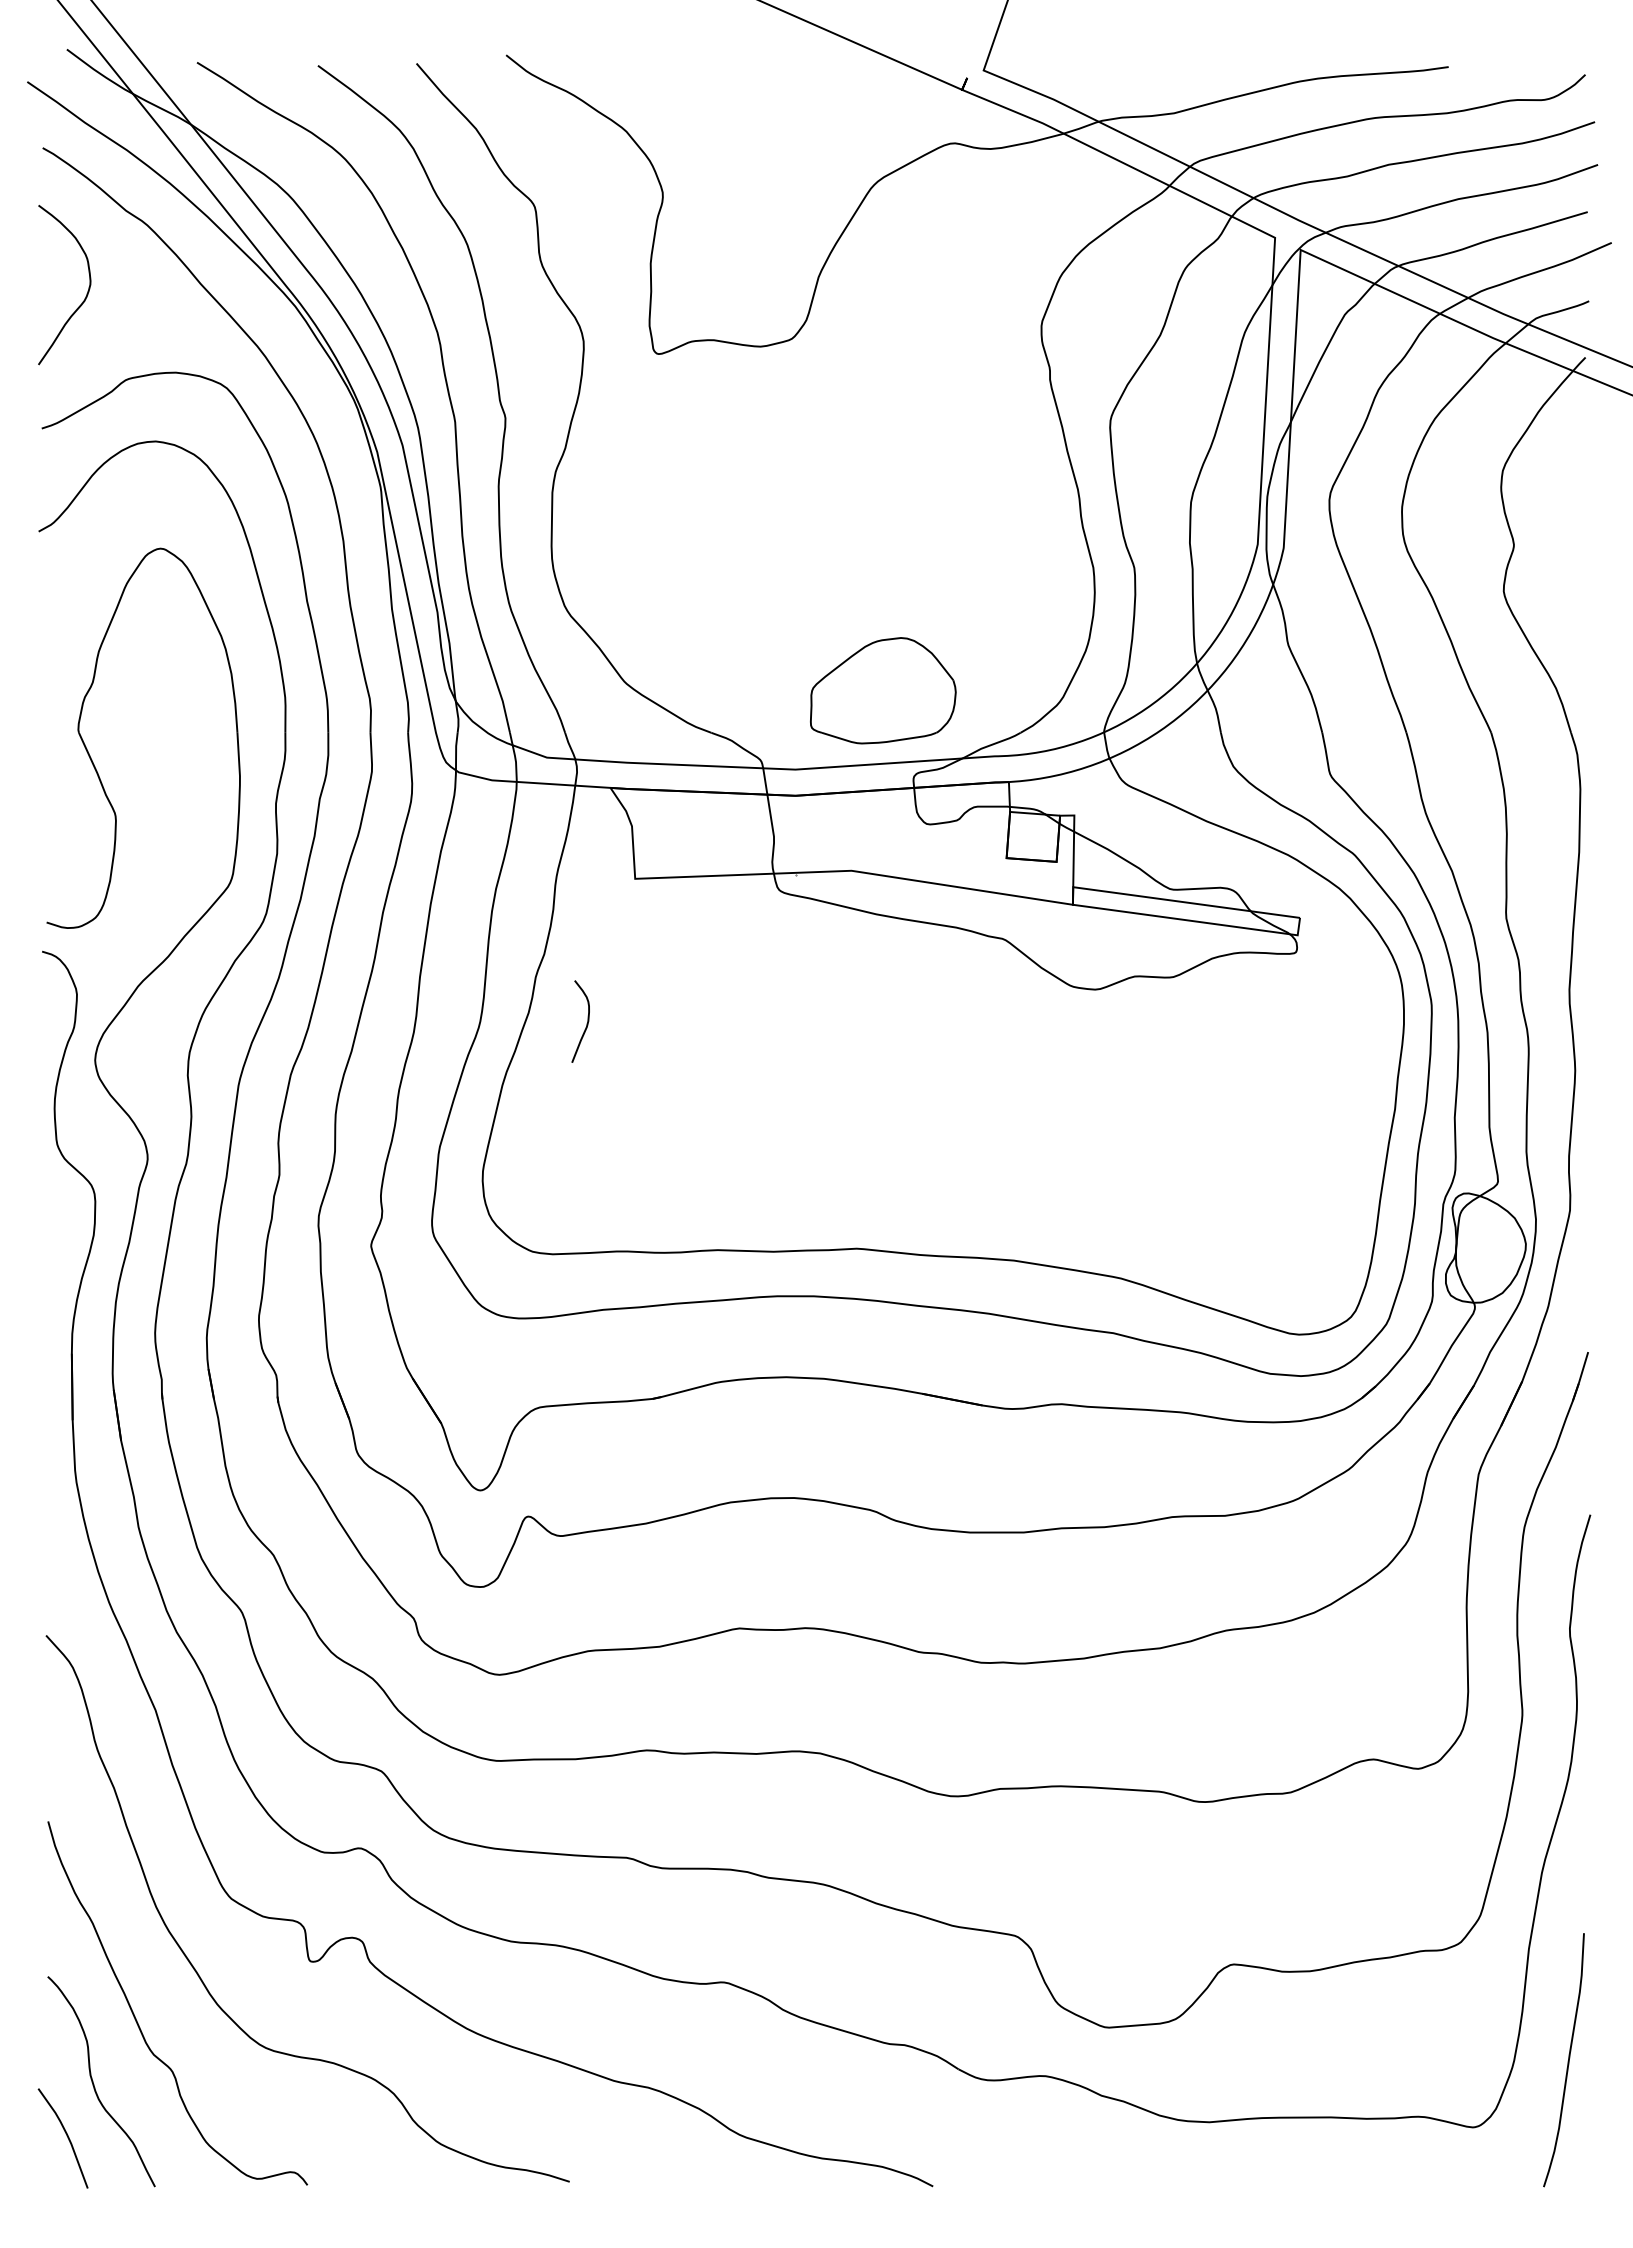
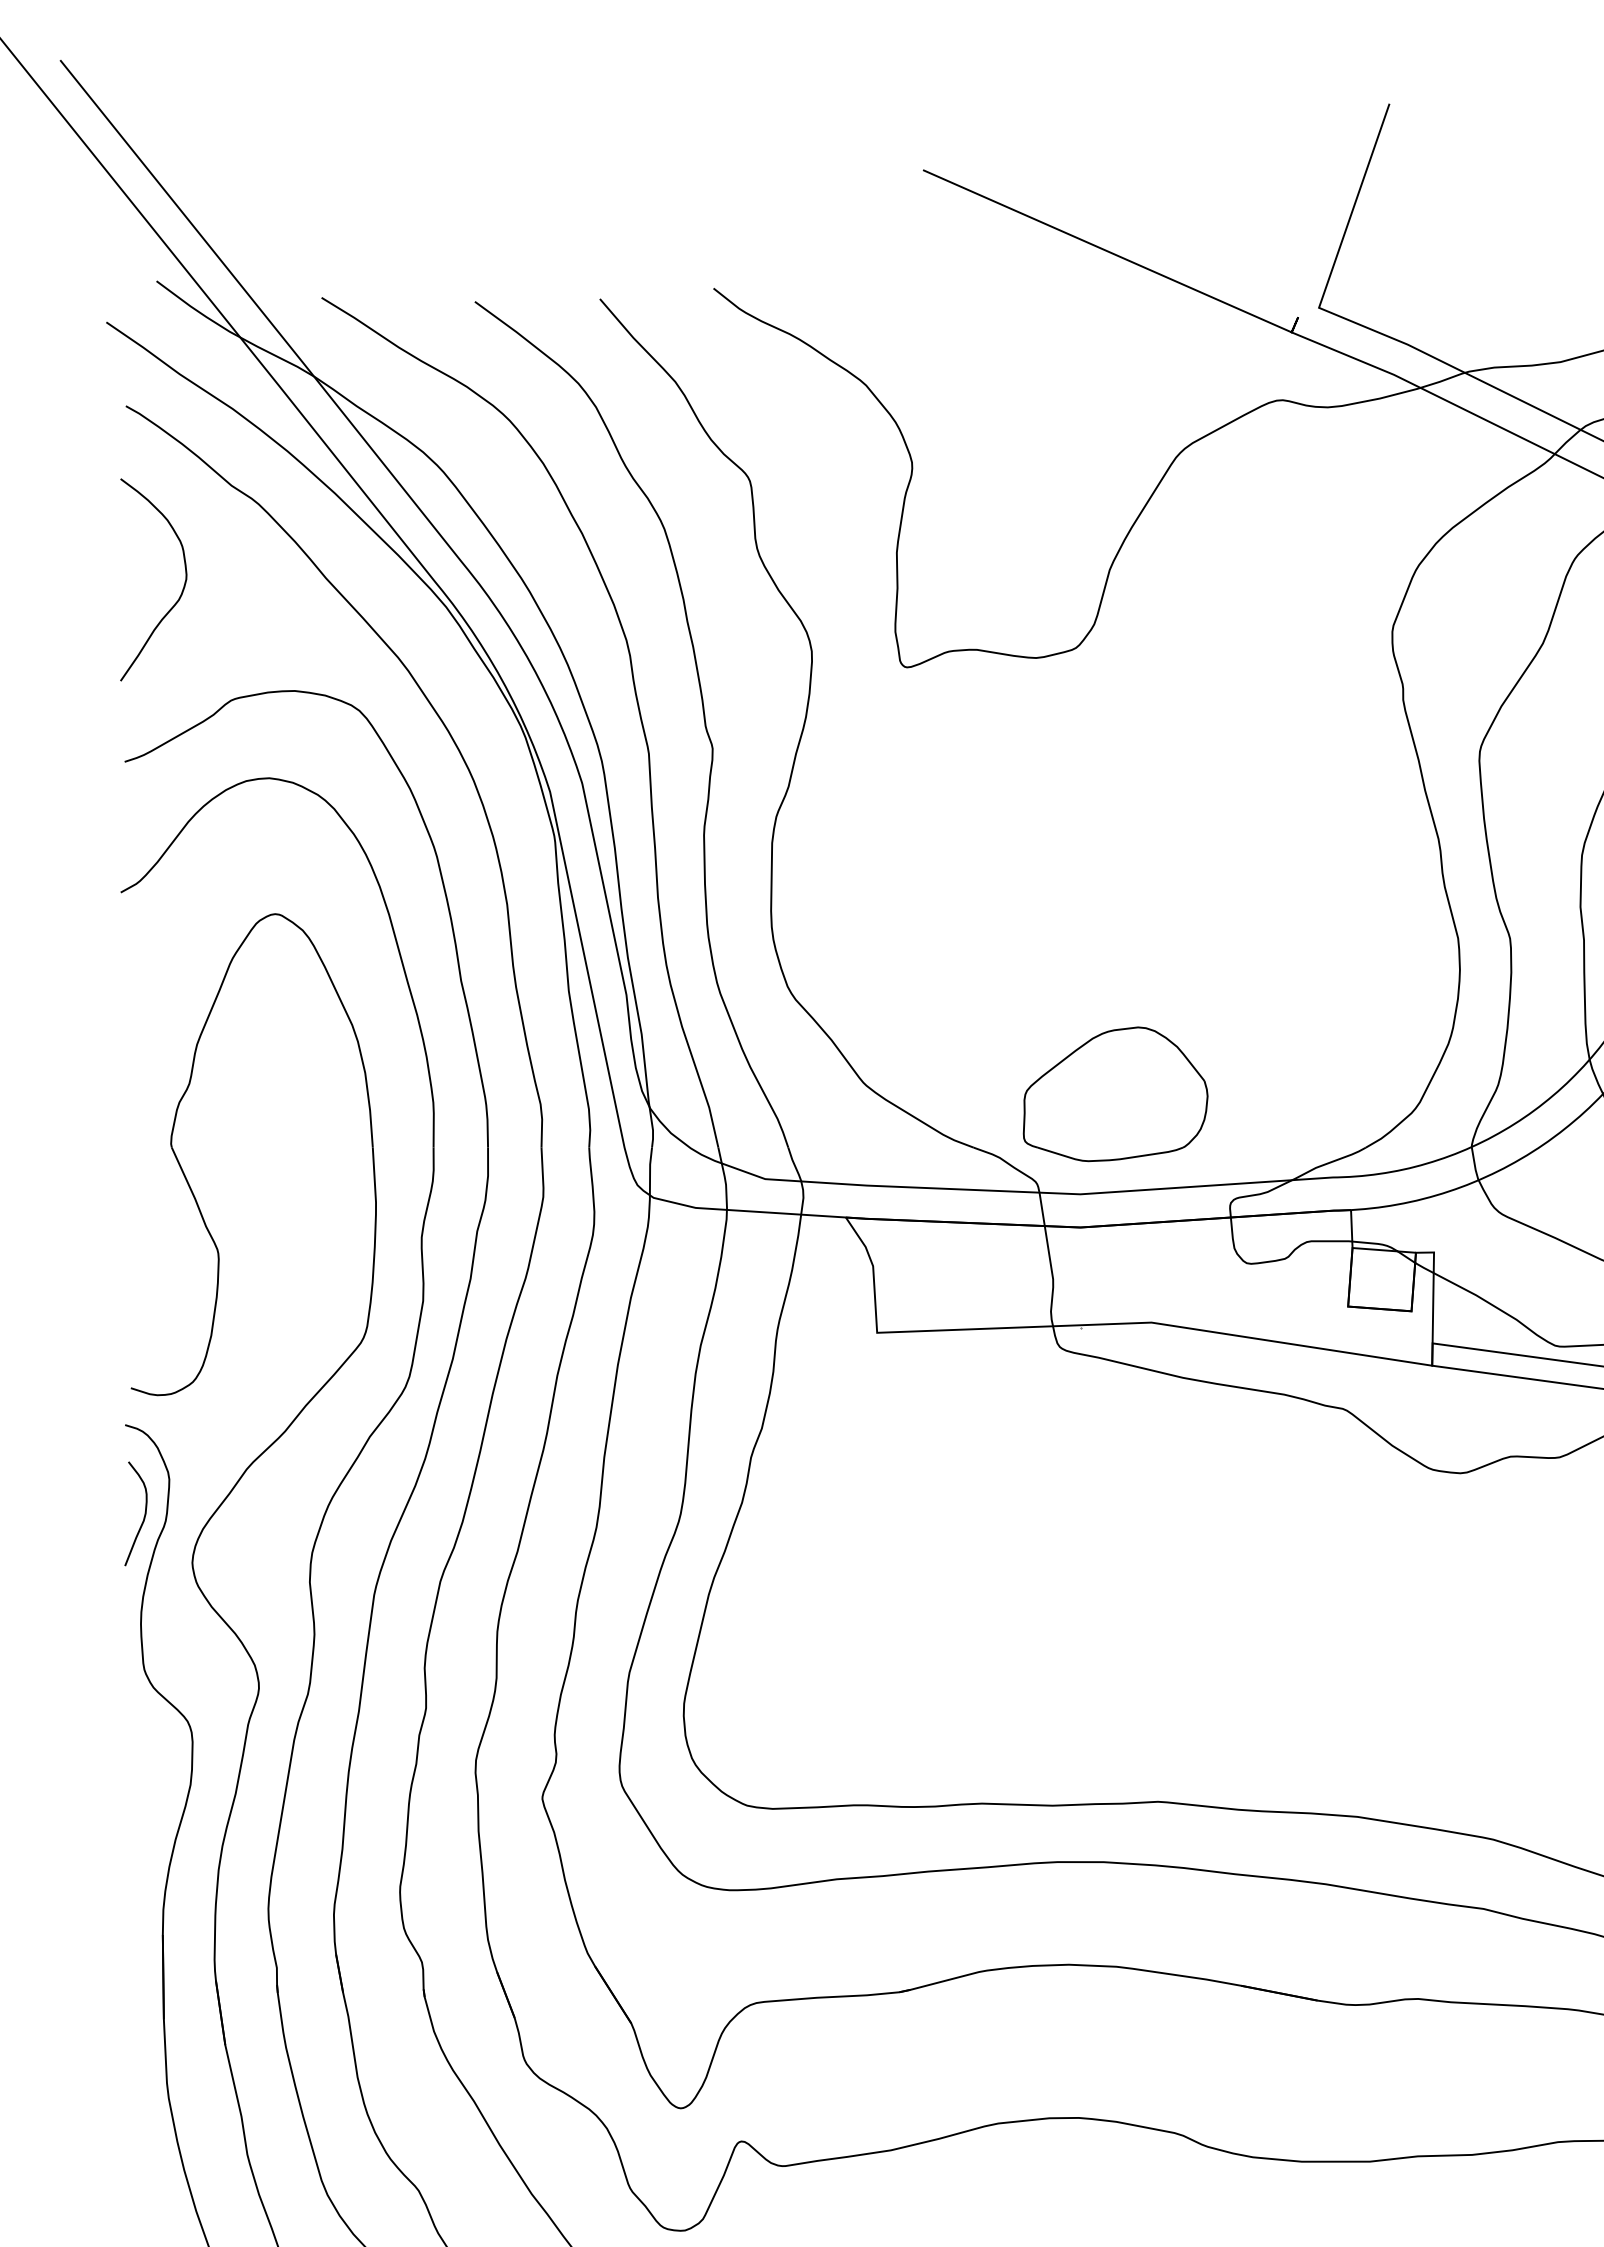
part: (883, 690) -> (1115, 1093), moved
curve: (586, 1023) -> (143, 1516), moved

